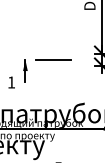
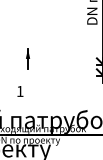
line: (53, 59) -> (58, 70), removed
line: (24, 70) -> (27, 58), moved

